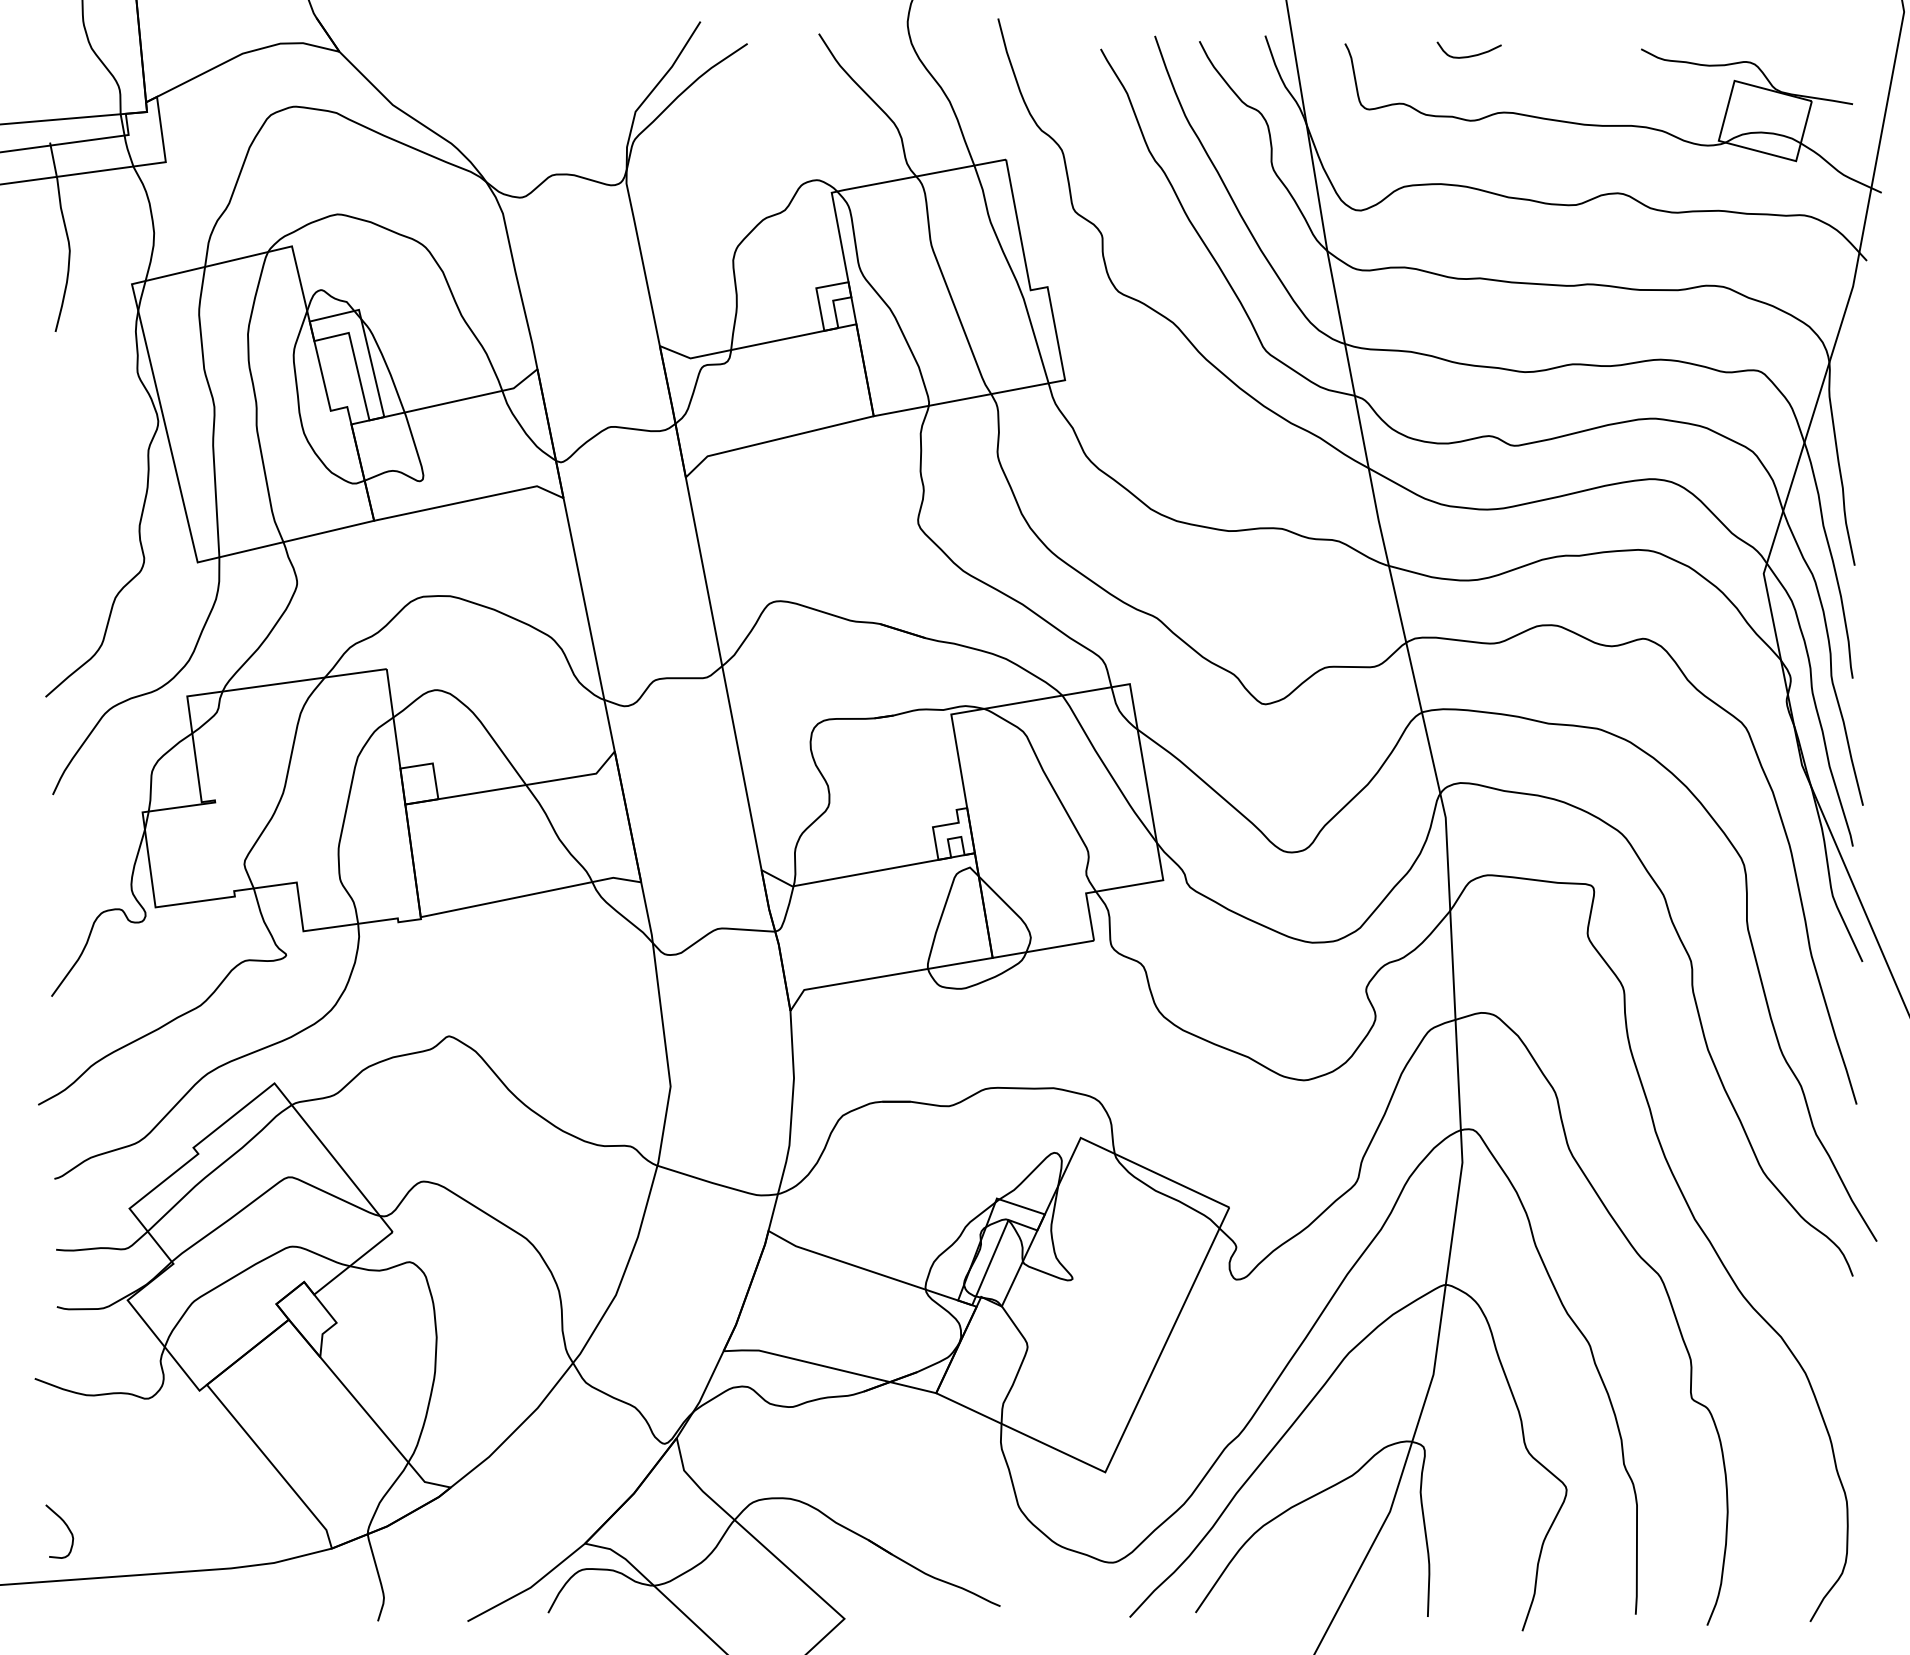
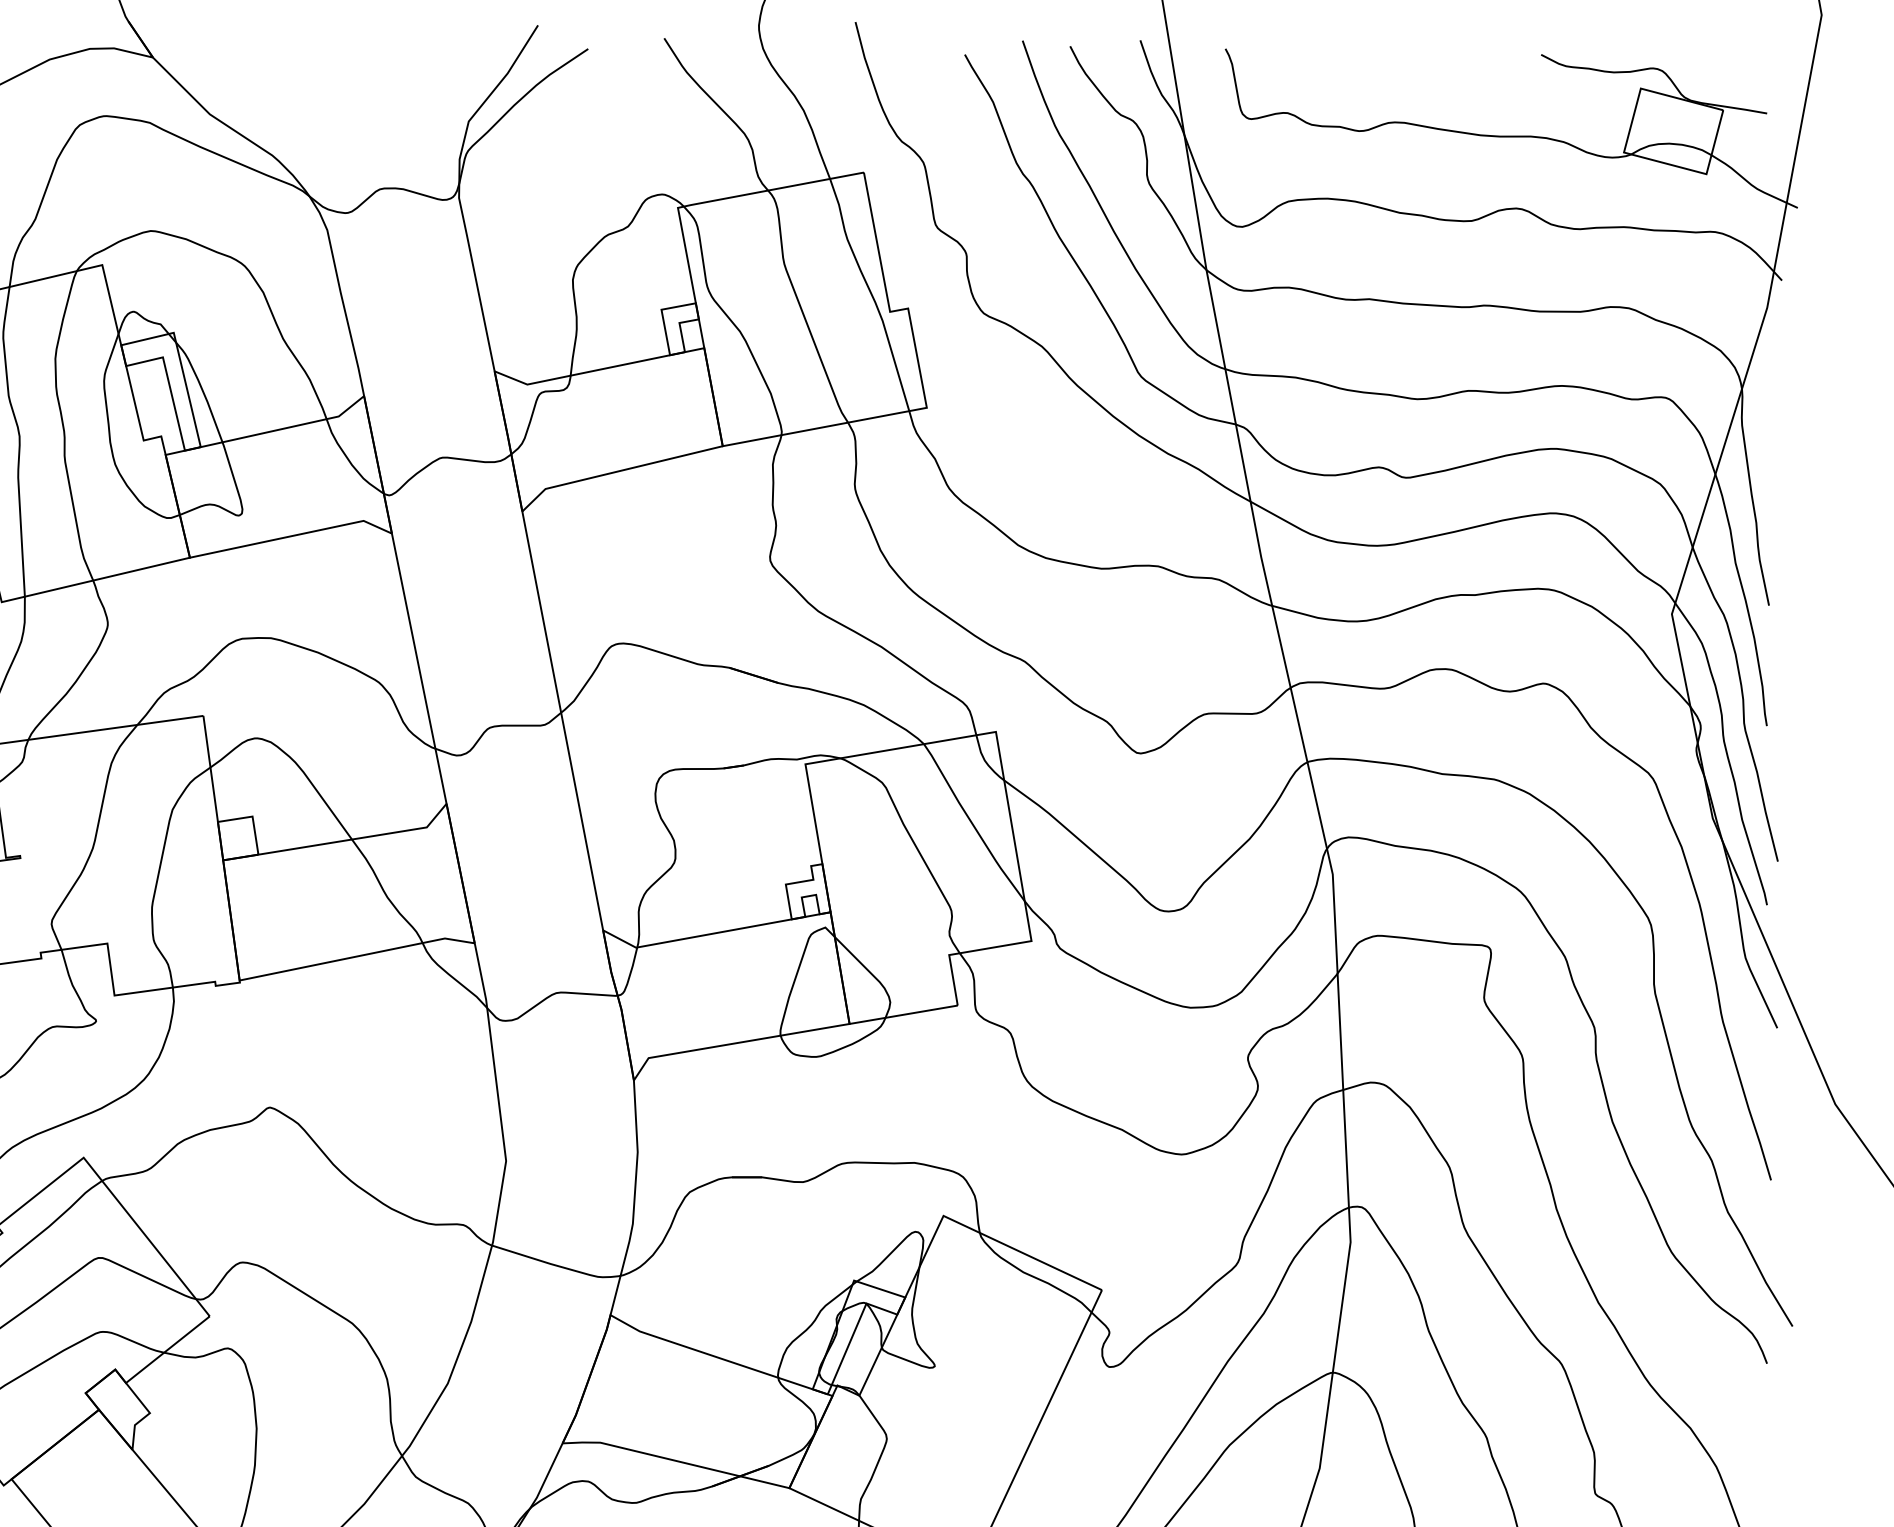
curve: (1469, 55) -> (1358, 61), removed

